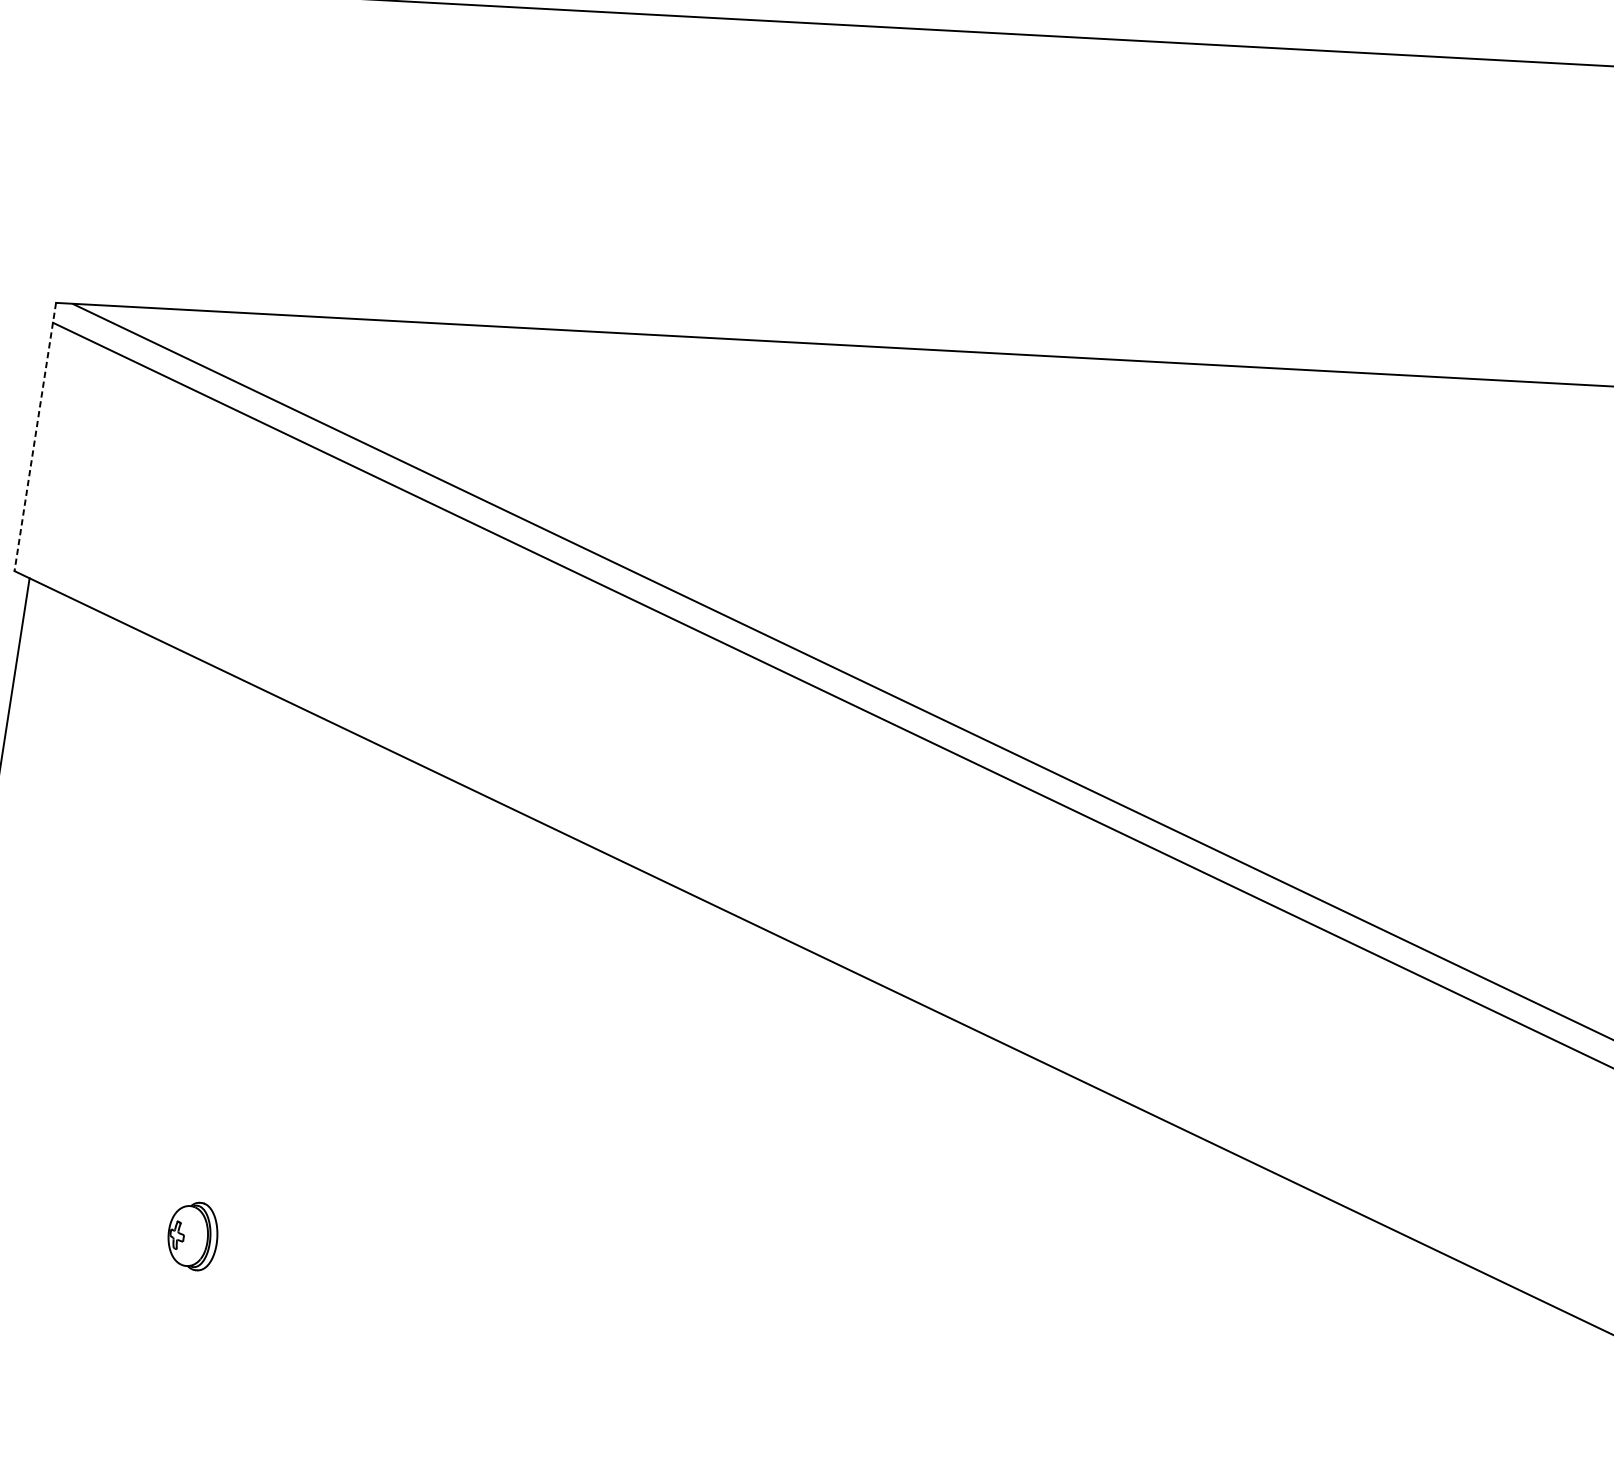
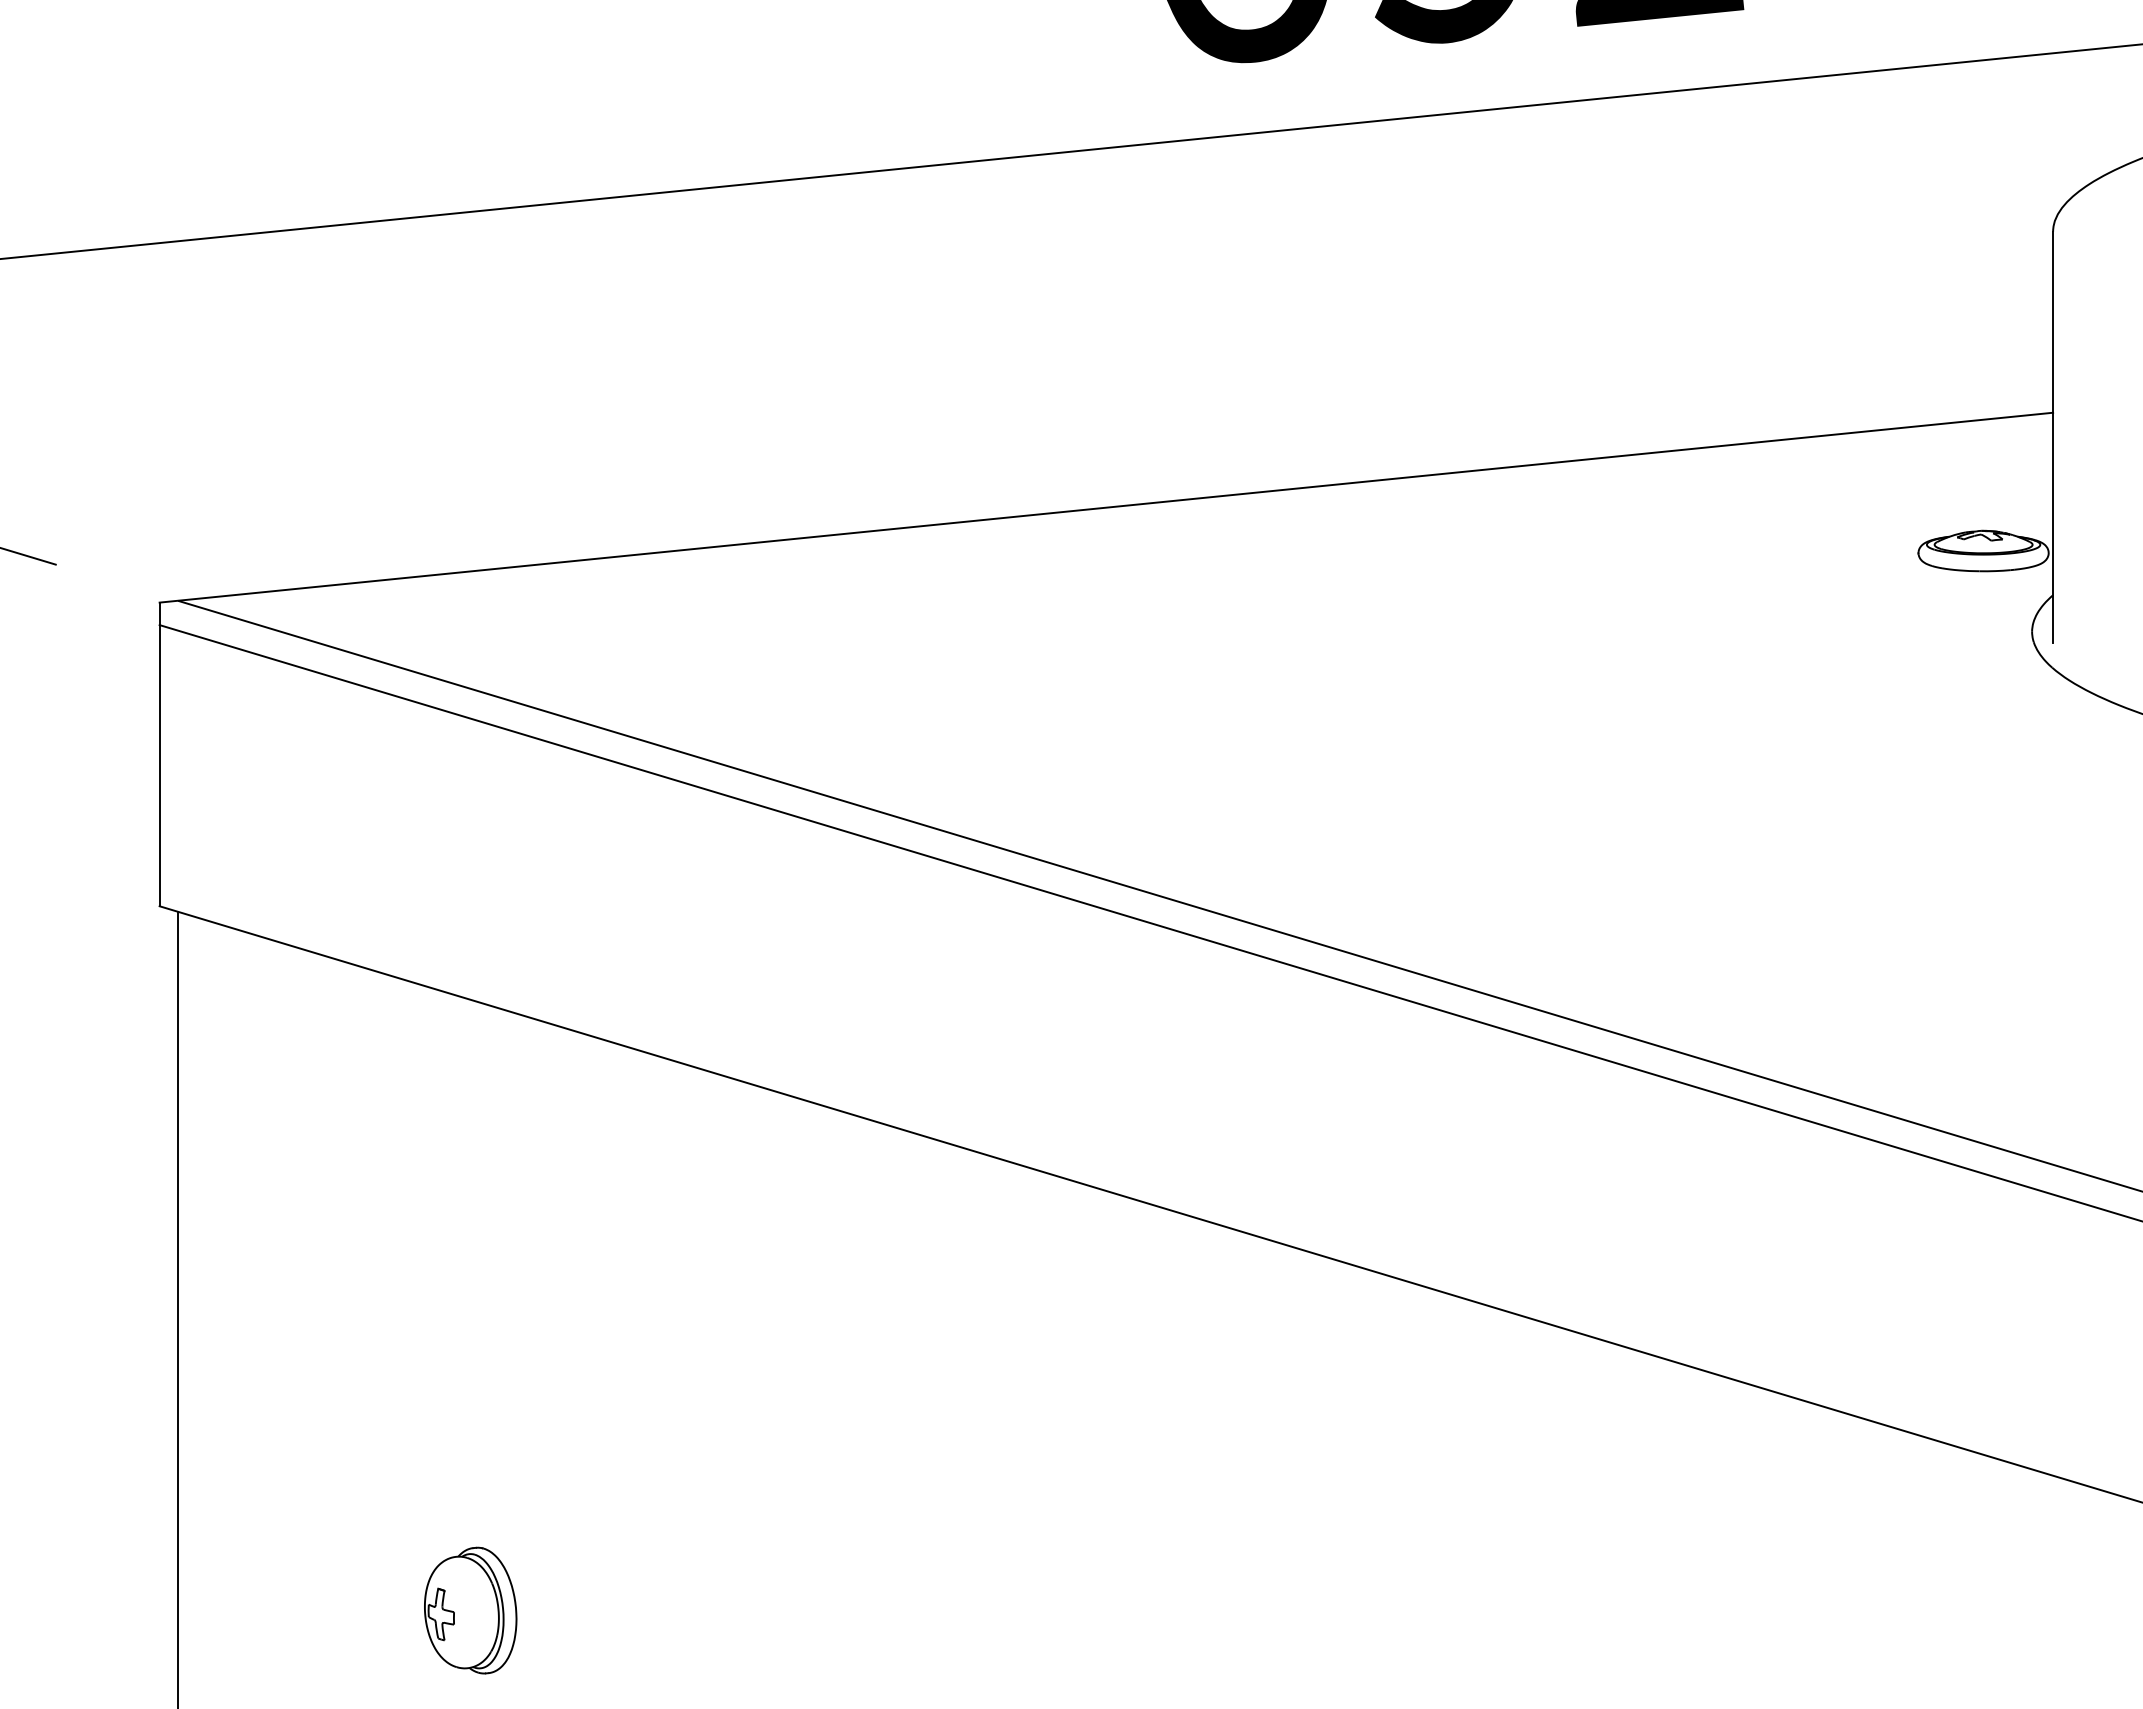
line: (35, 437) -> (159, 754), dashed -> solid
part: (192, 1235) -> (470, 1610), size x1.67

